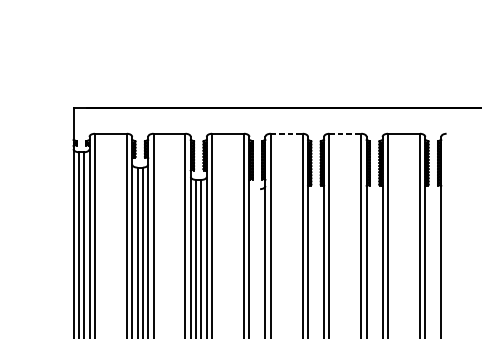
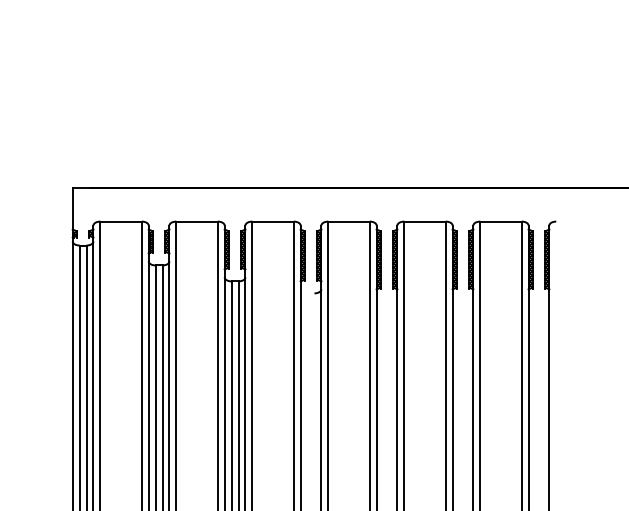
line: (287, 133) -> (349, 221), dashed -> solid
line: (345, 133) -> (425, 221), dashed -> solid

